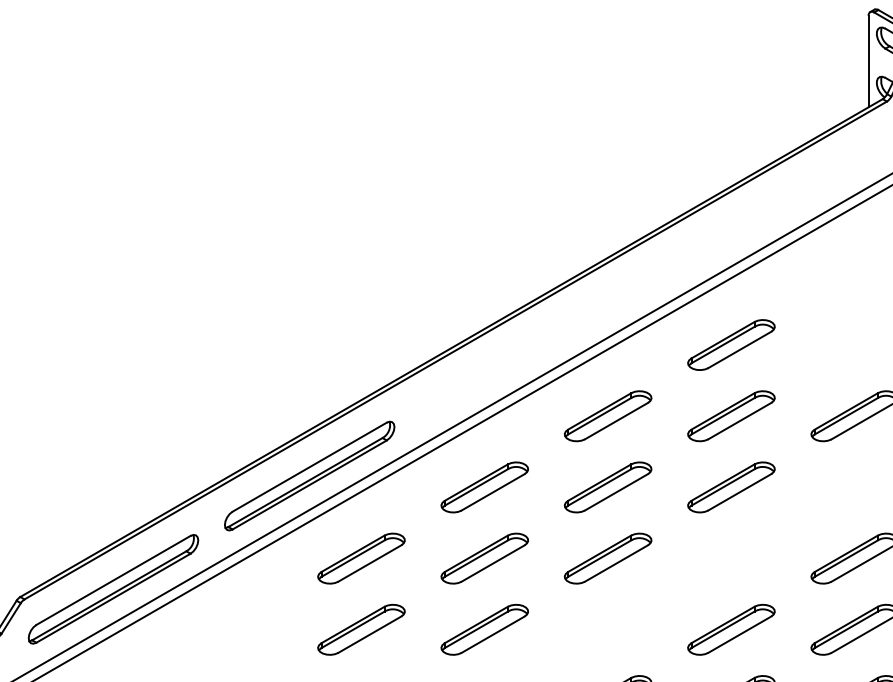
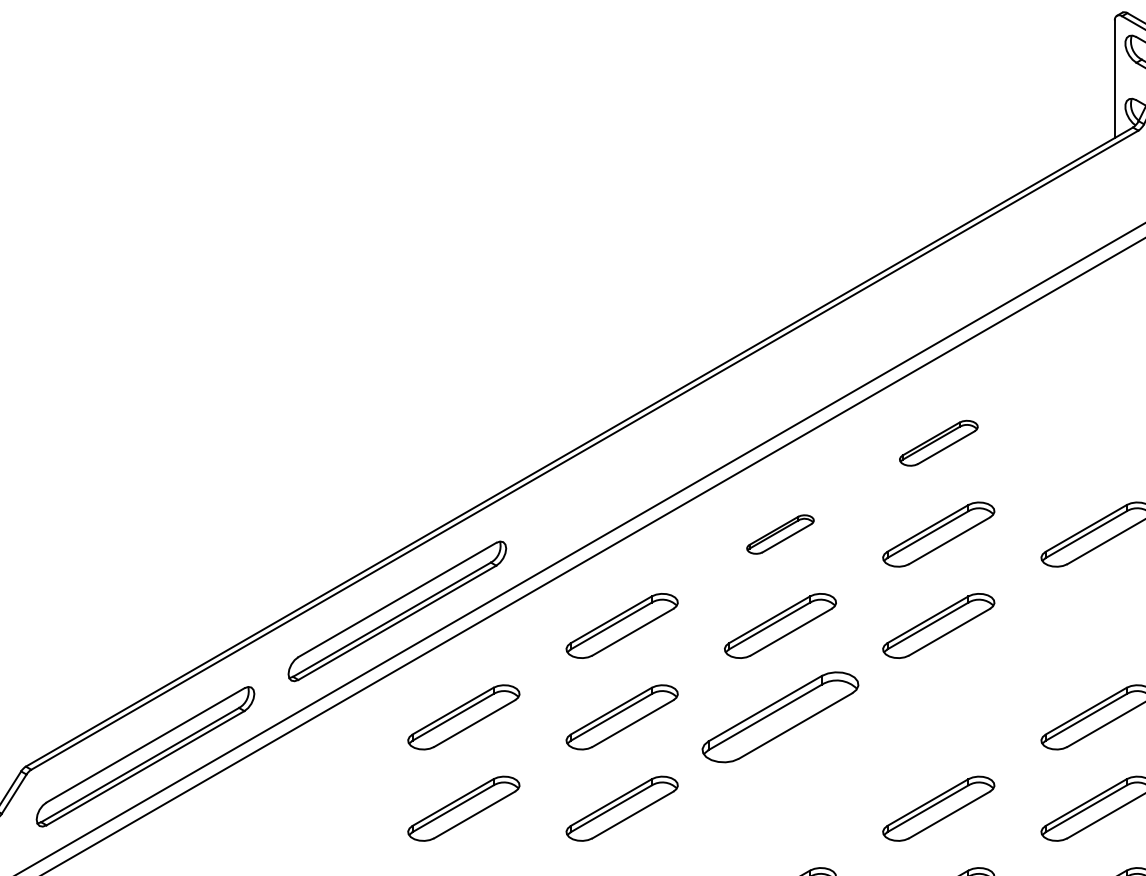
part: (731, 345) -> (938, 443), size x0.7
part: (608, 416) -> (780, 534), size x0.6
part: (608, 558) -> (780, 717), size x1.4

